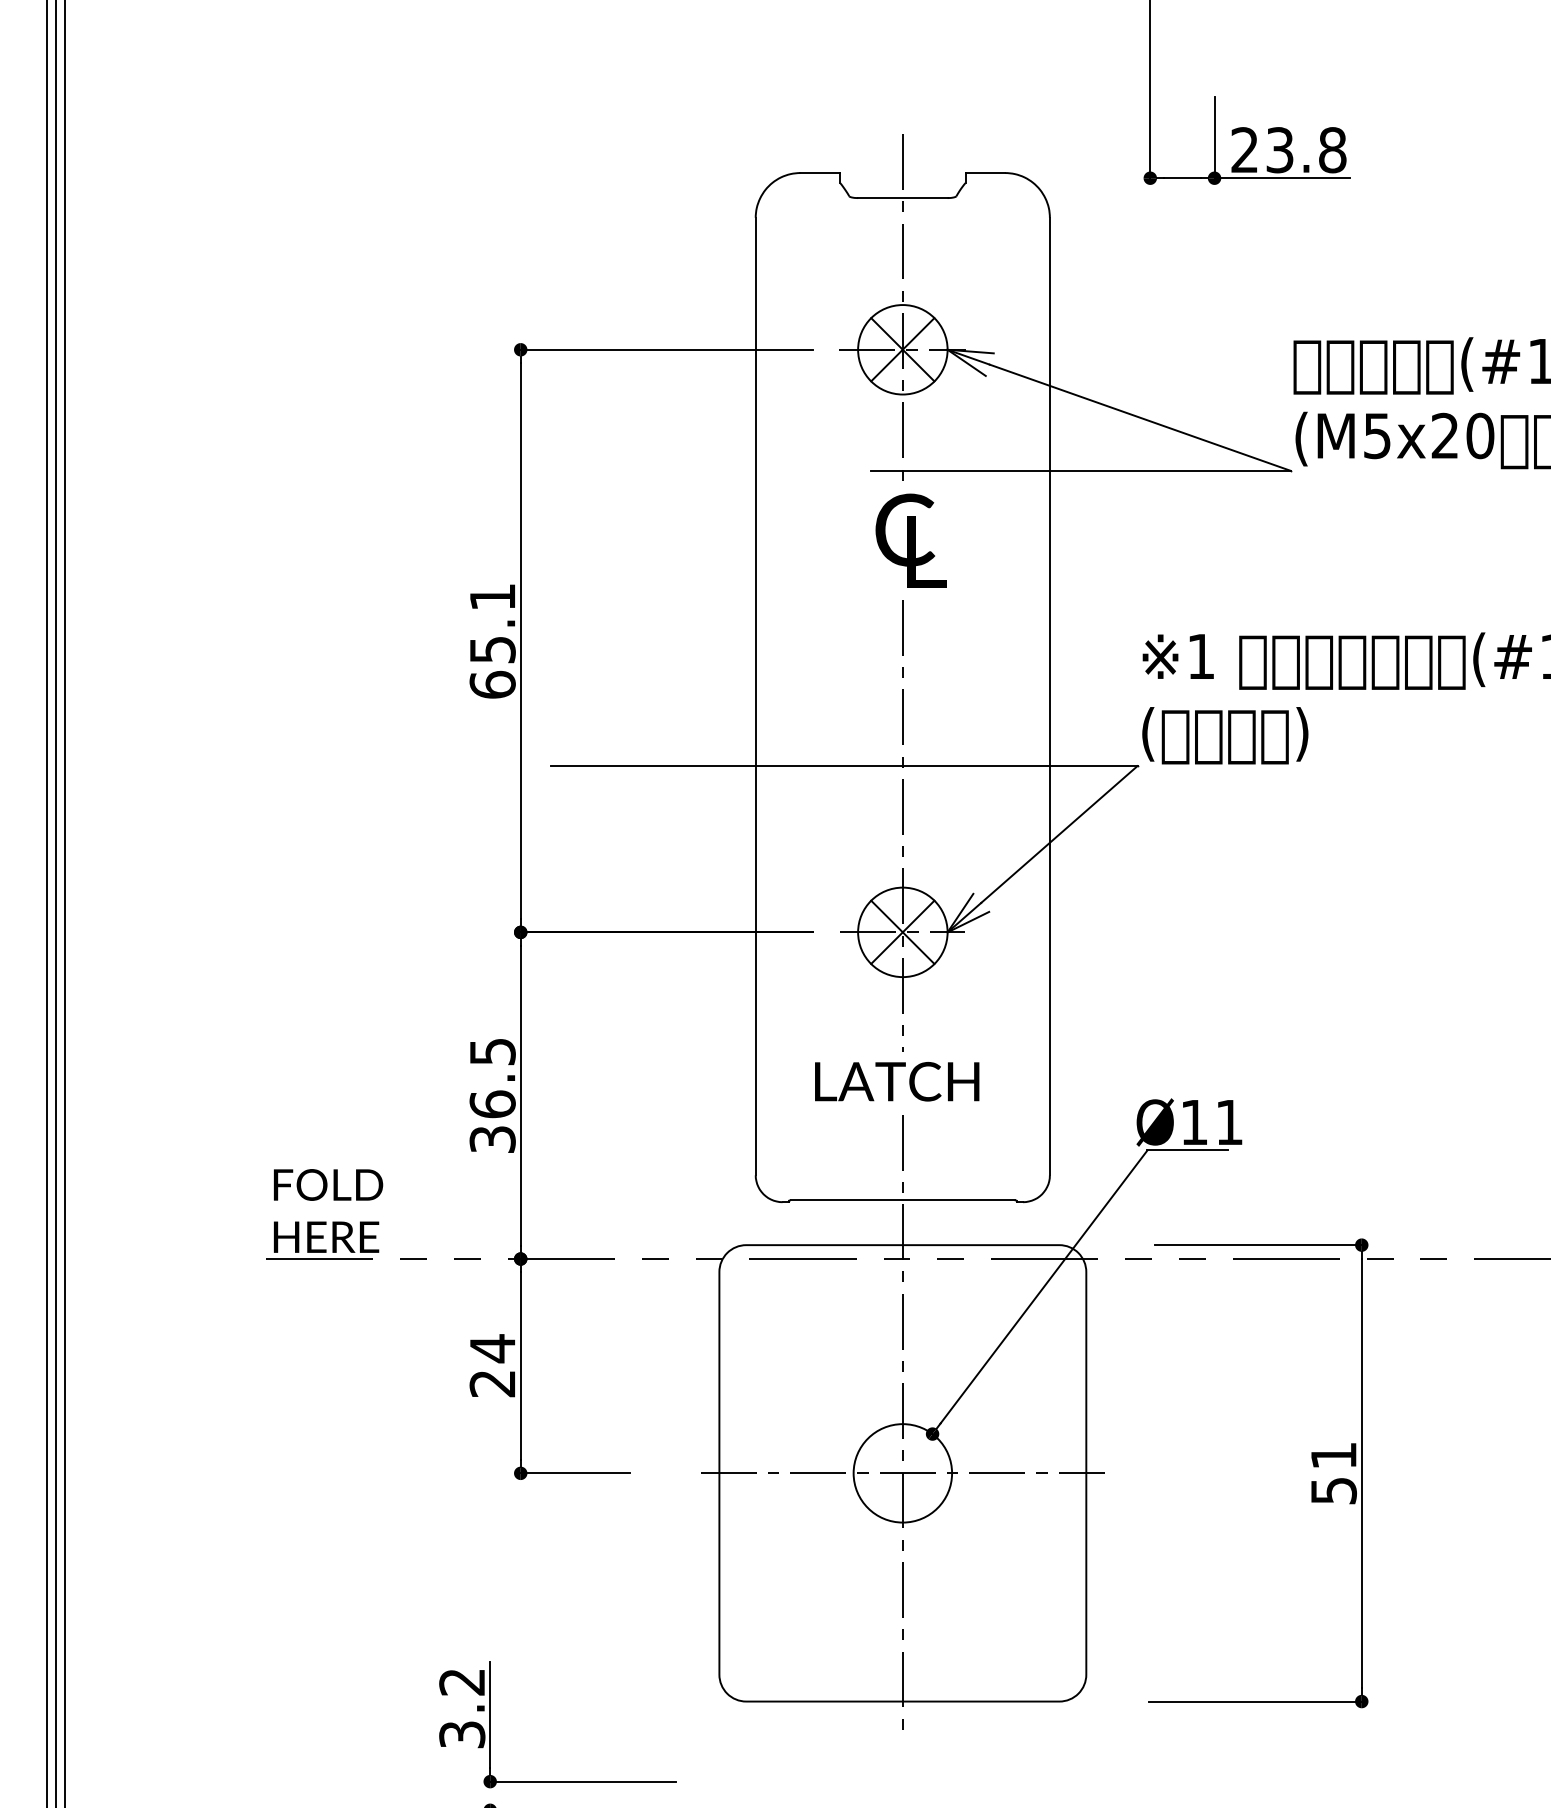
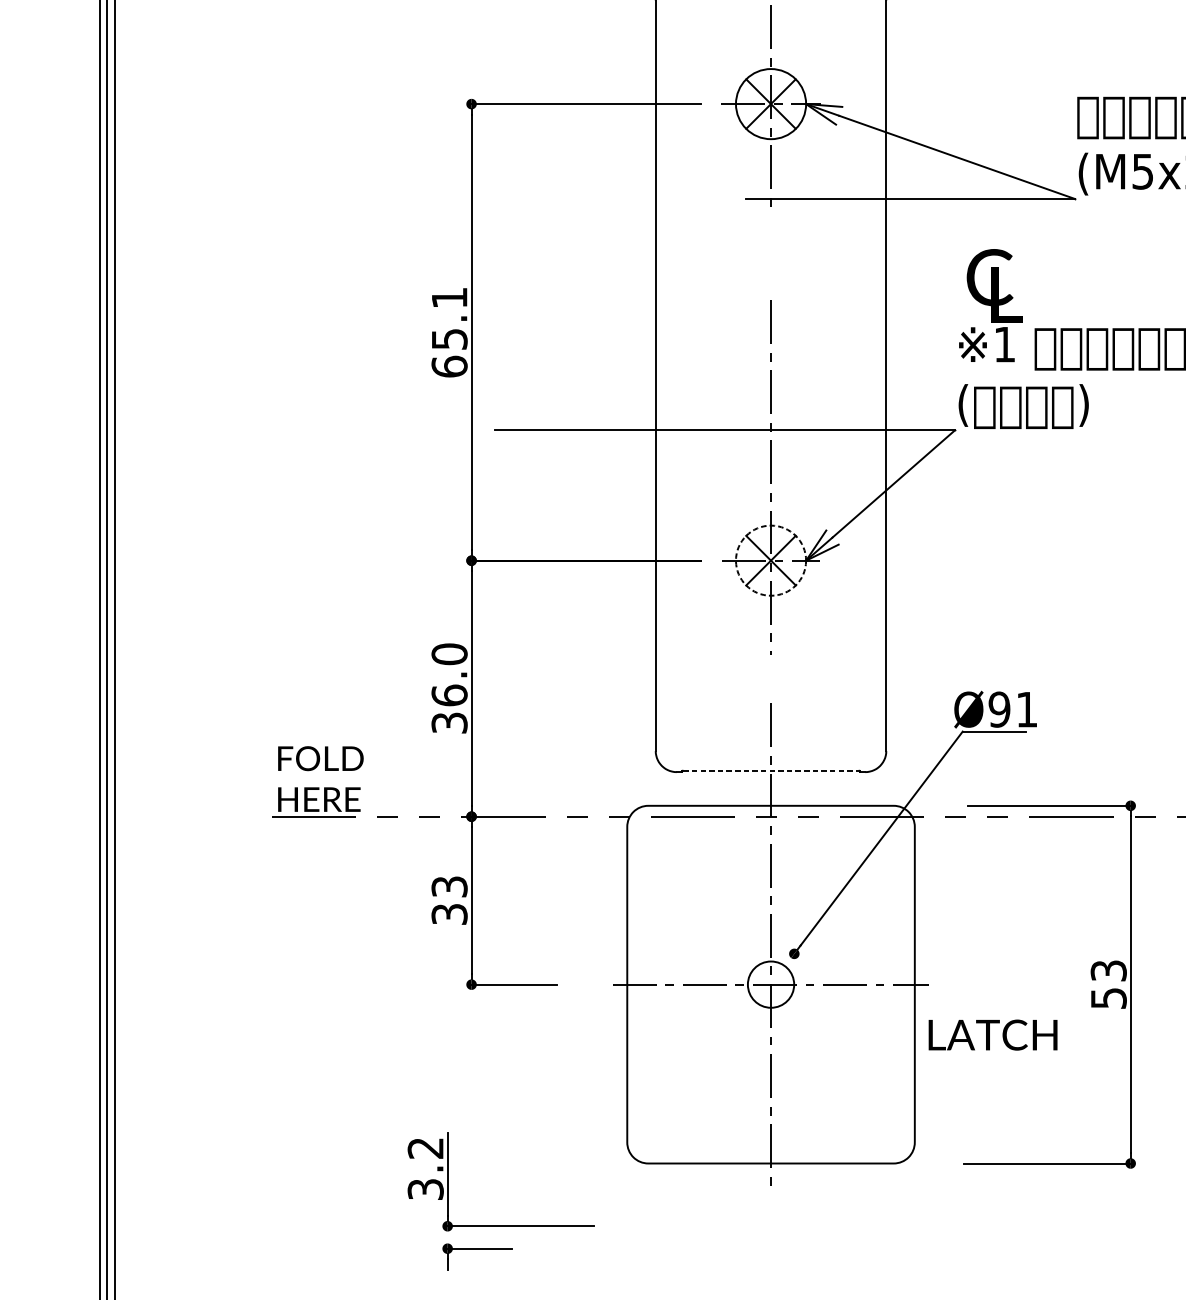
text: (910, 540) -> (994, 285), moved
circle: (902, 932) -> (770, 560), solid -> dashed
text: (492, 1051) -> (449, 654), 36.5 -> 36.0
text: (897, 1081) -> (993, 1034), moved
text: (1194, 1122) -> (999, 709), Ø11 -> Ø91
line: (902, 1200) -> (770, 770), solid -> dashed
text: (492, 1365) -> (449, 900), 24 -> 33
text: (1333, 1455) -> (1108, 970), 51 -> 53
circle: (902, 1473) -> (770, 984), size x0.6

